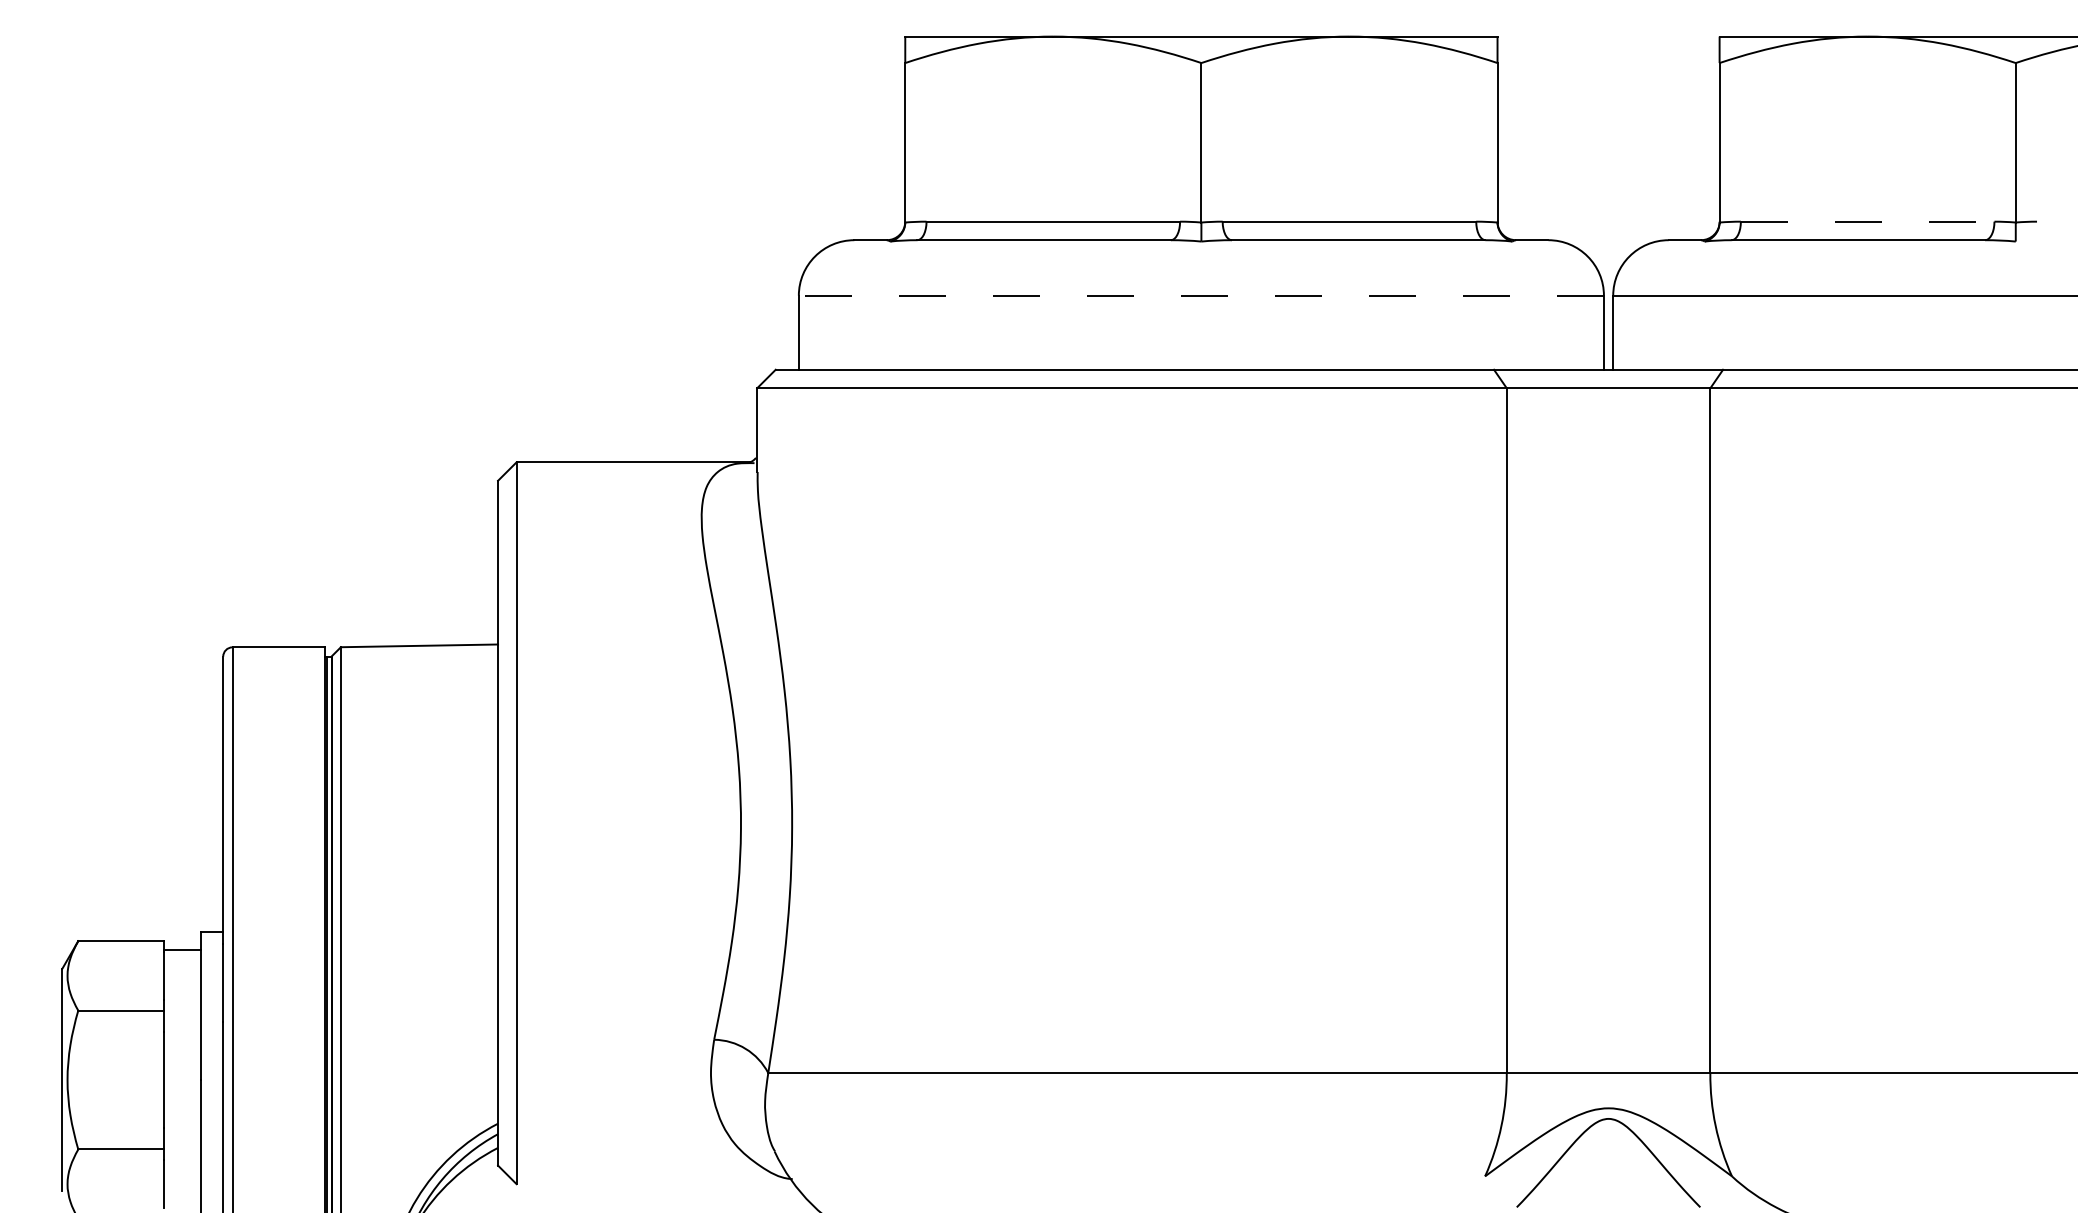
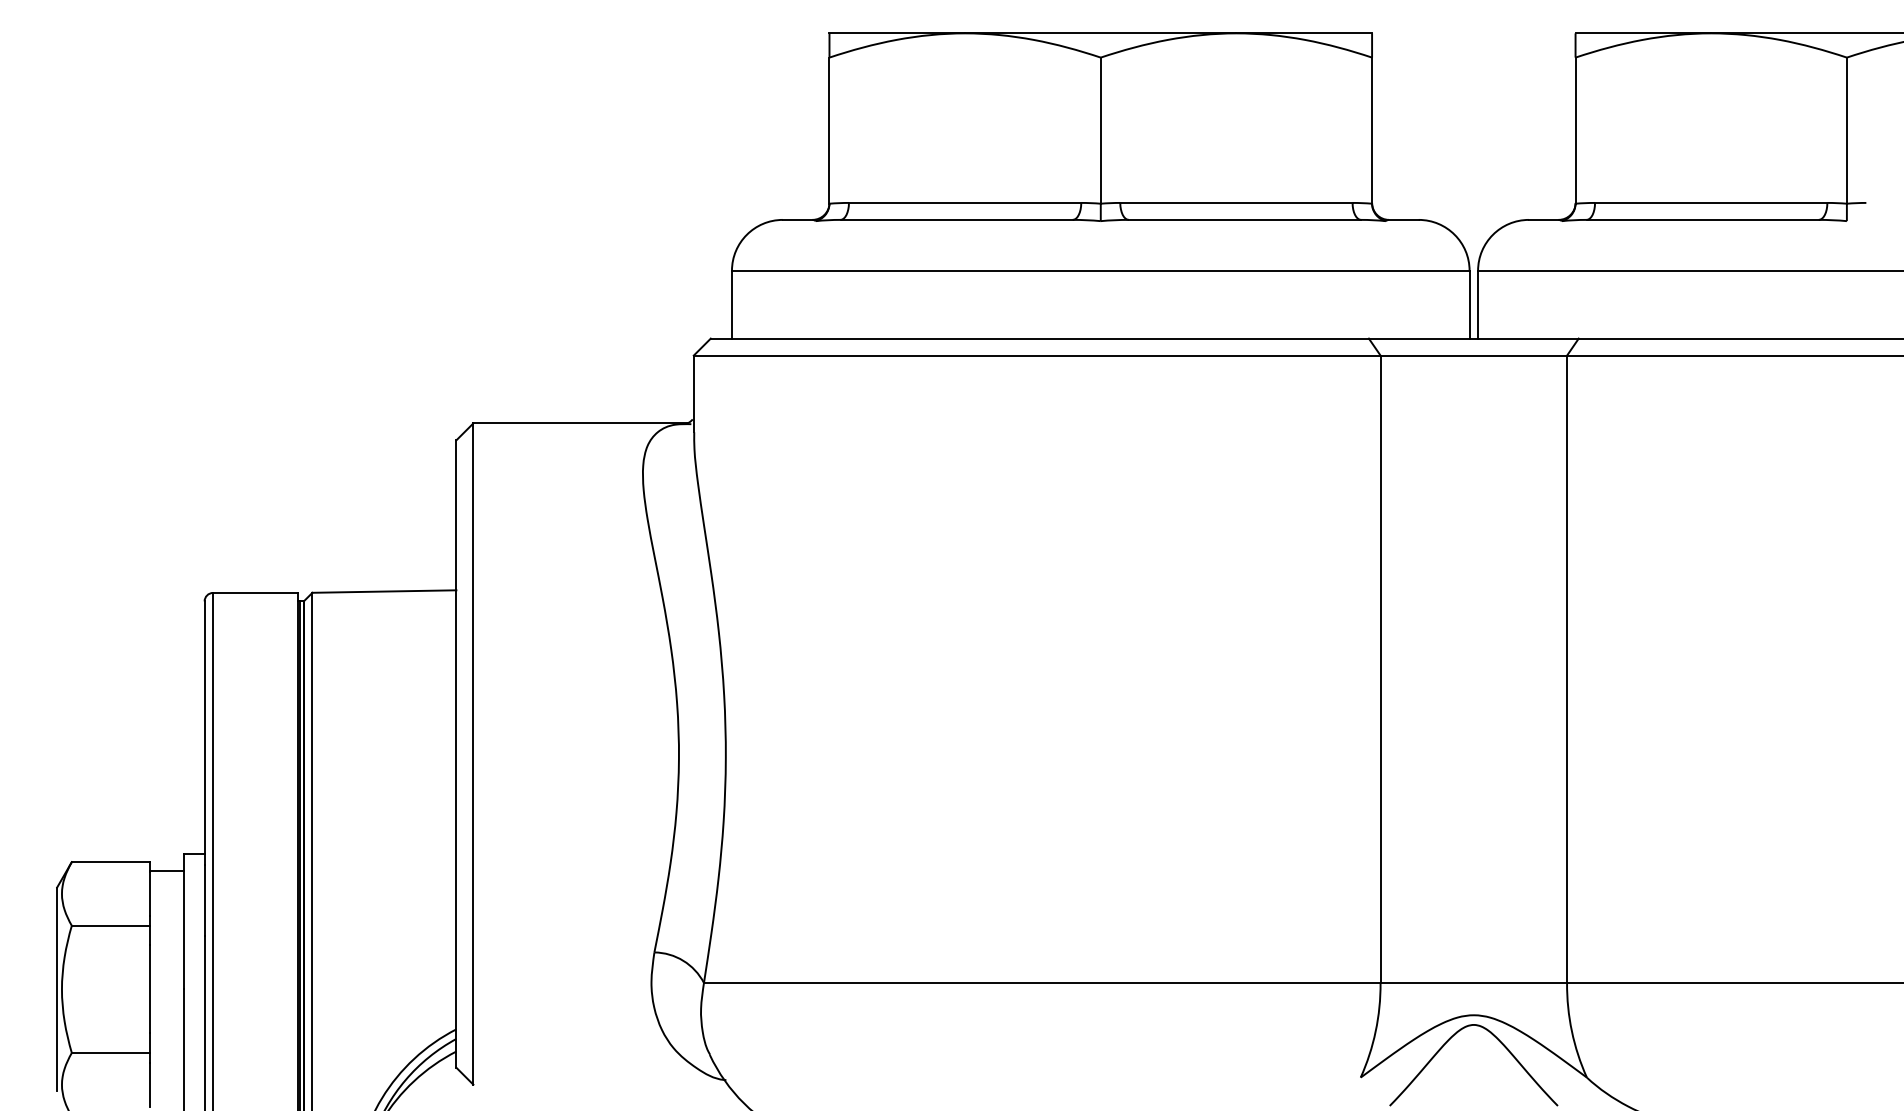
line: (1867, 221) -> (1711, 202), dashed -> solid
line: (1201, 295) -> (1100, 270), dashed -> solid

